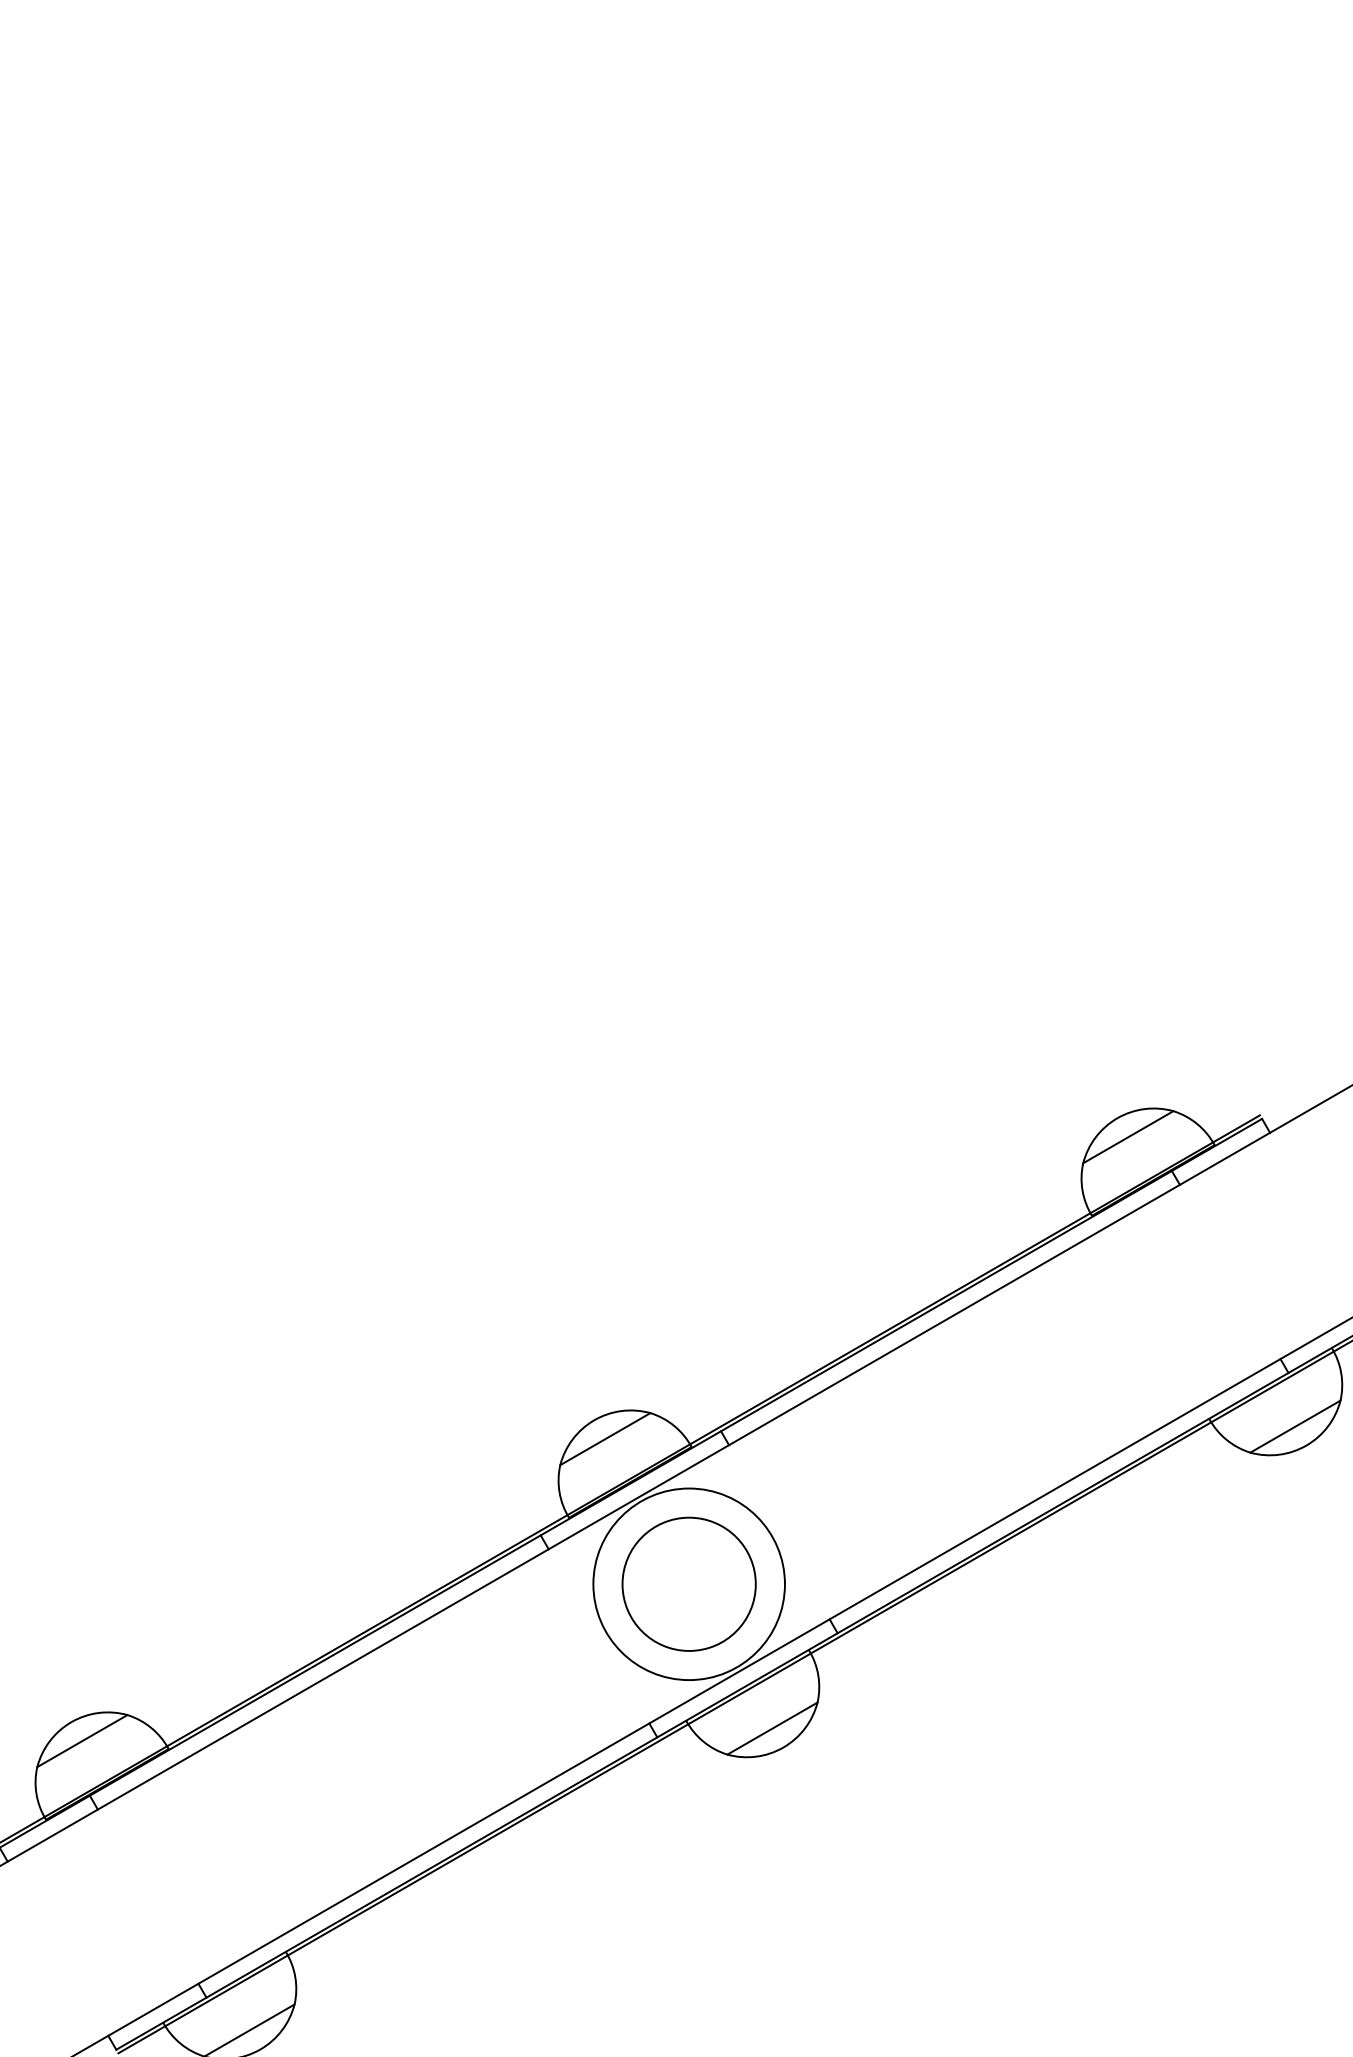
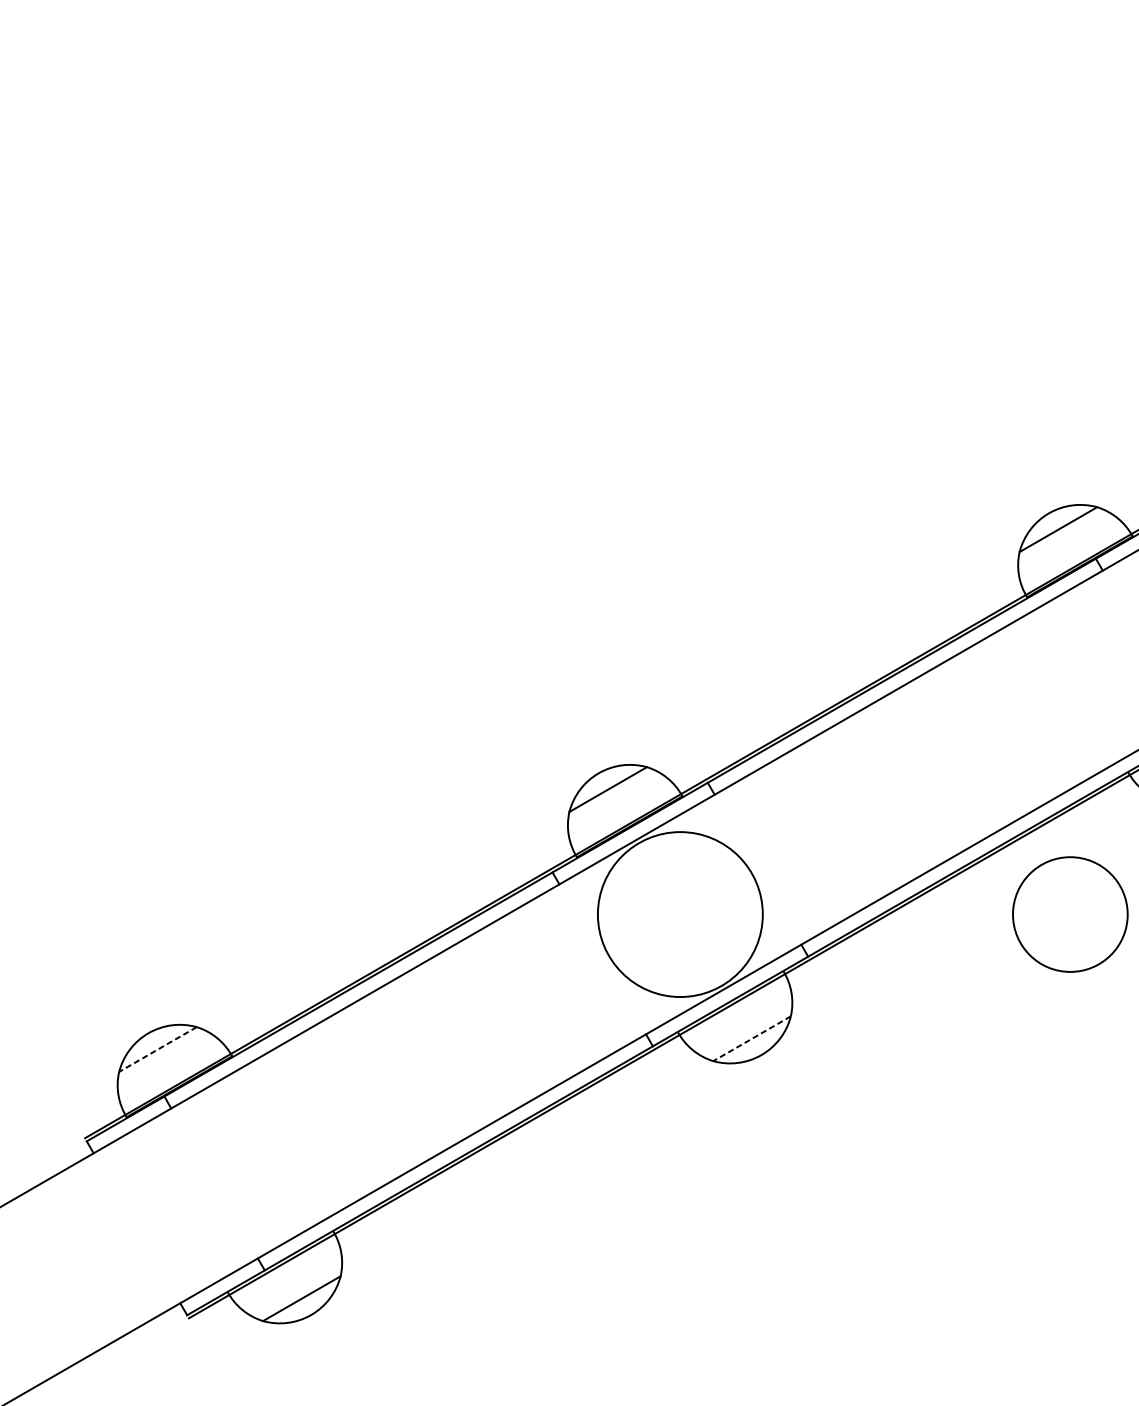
circle: (688, 1583) -> (1069, 913), moved
line: (772, 1728) -> (752, 1038), solid -> dashed
line: (81, 1741) -> (157, 1049), solid -> dashed

